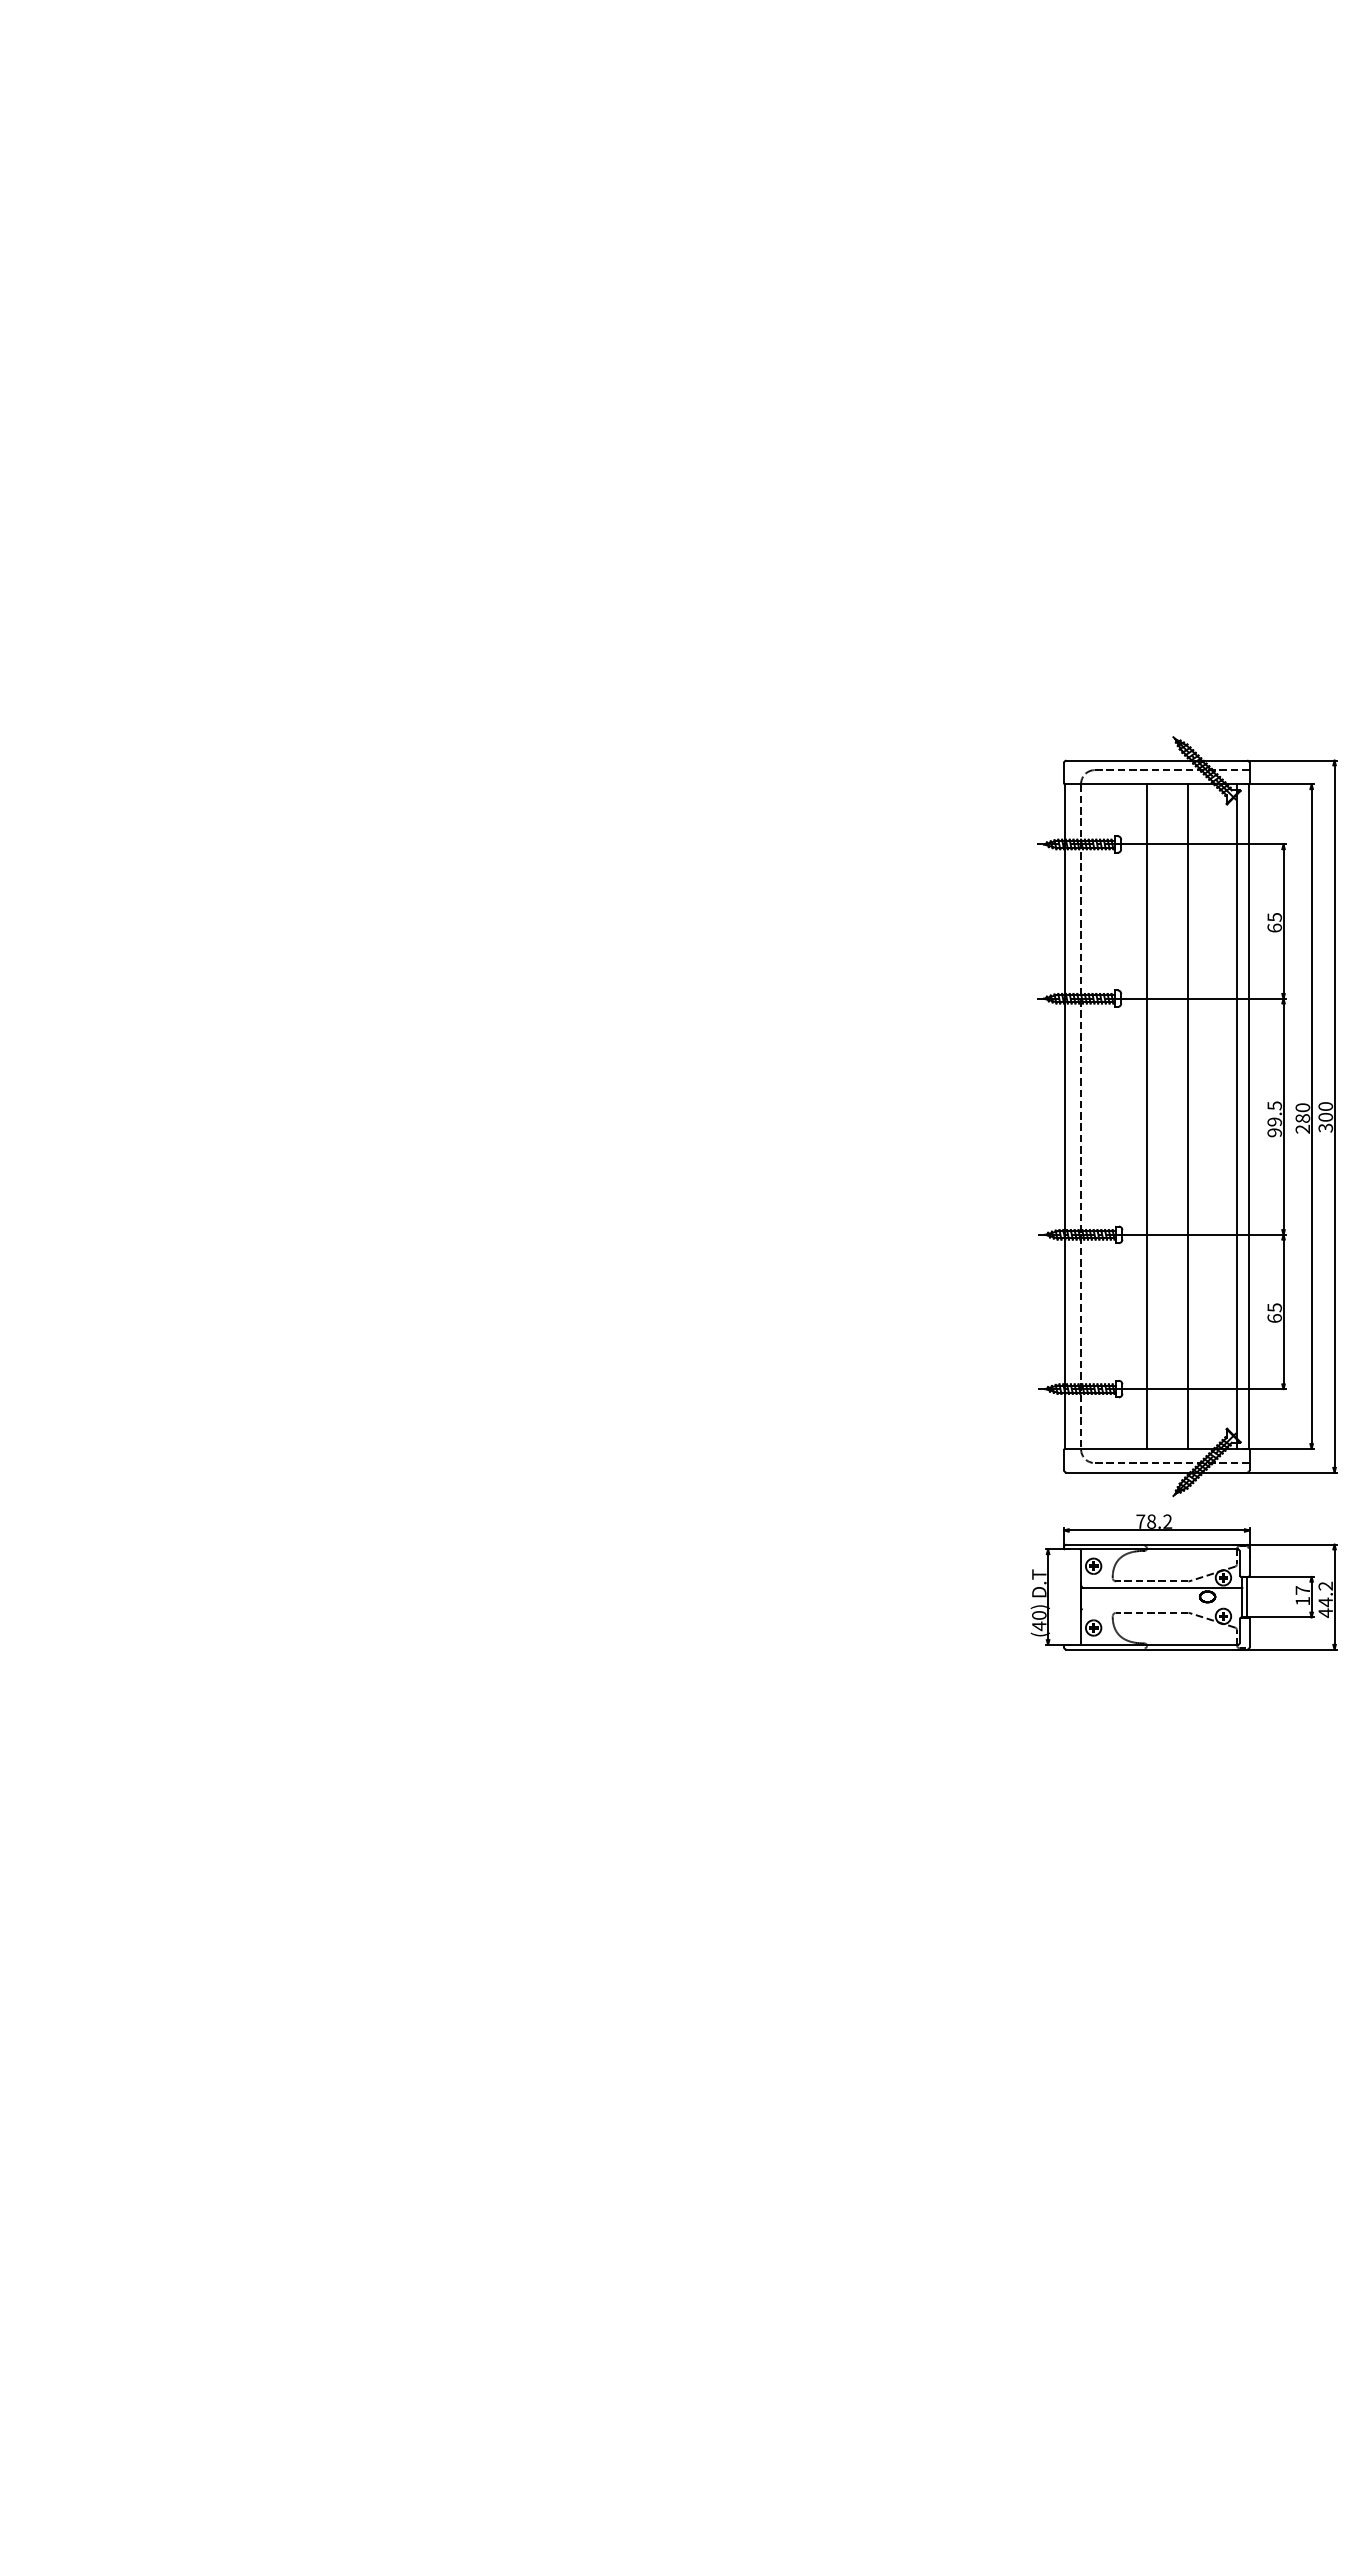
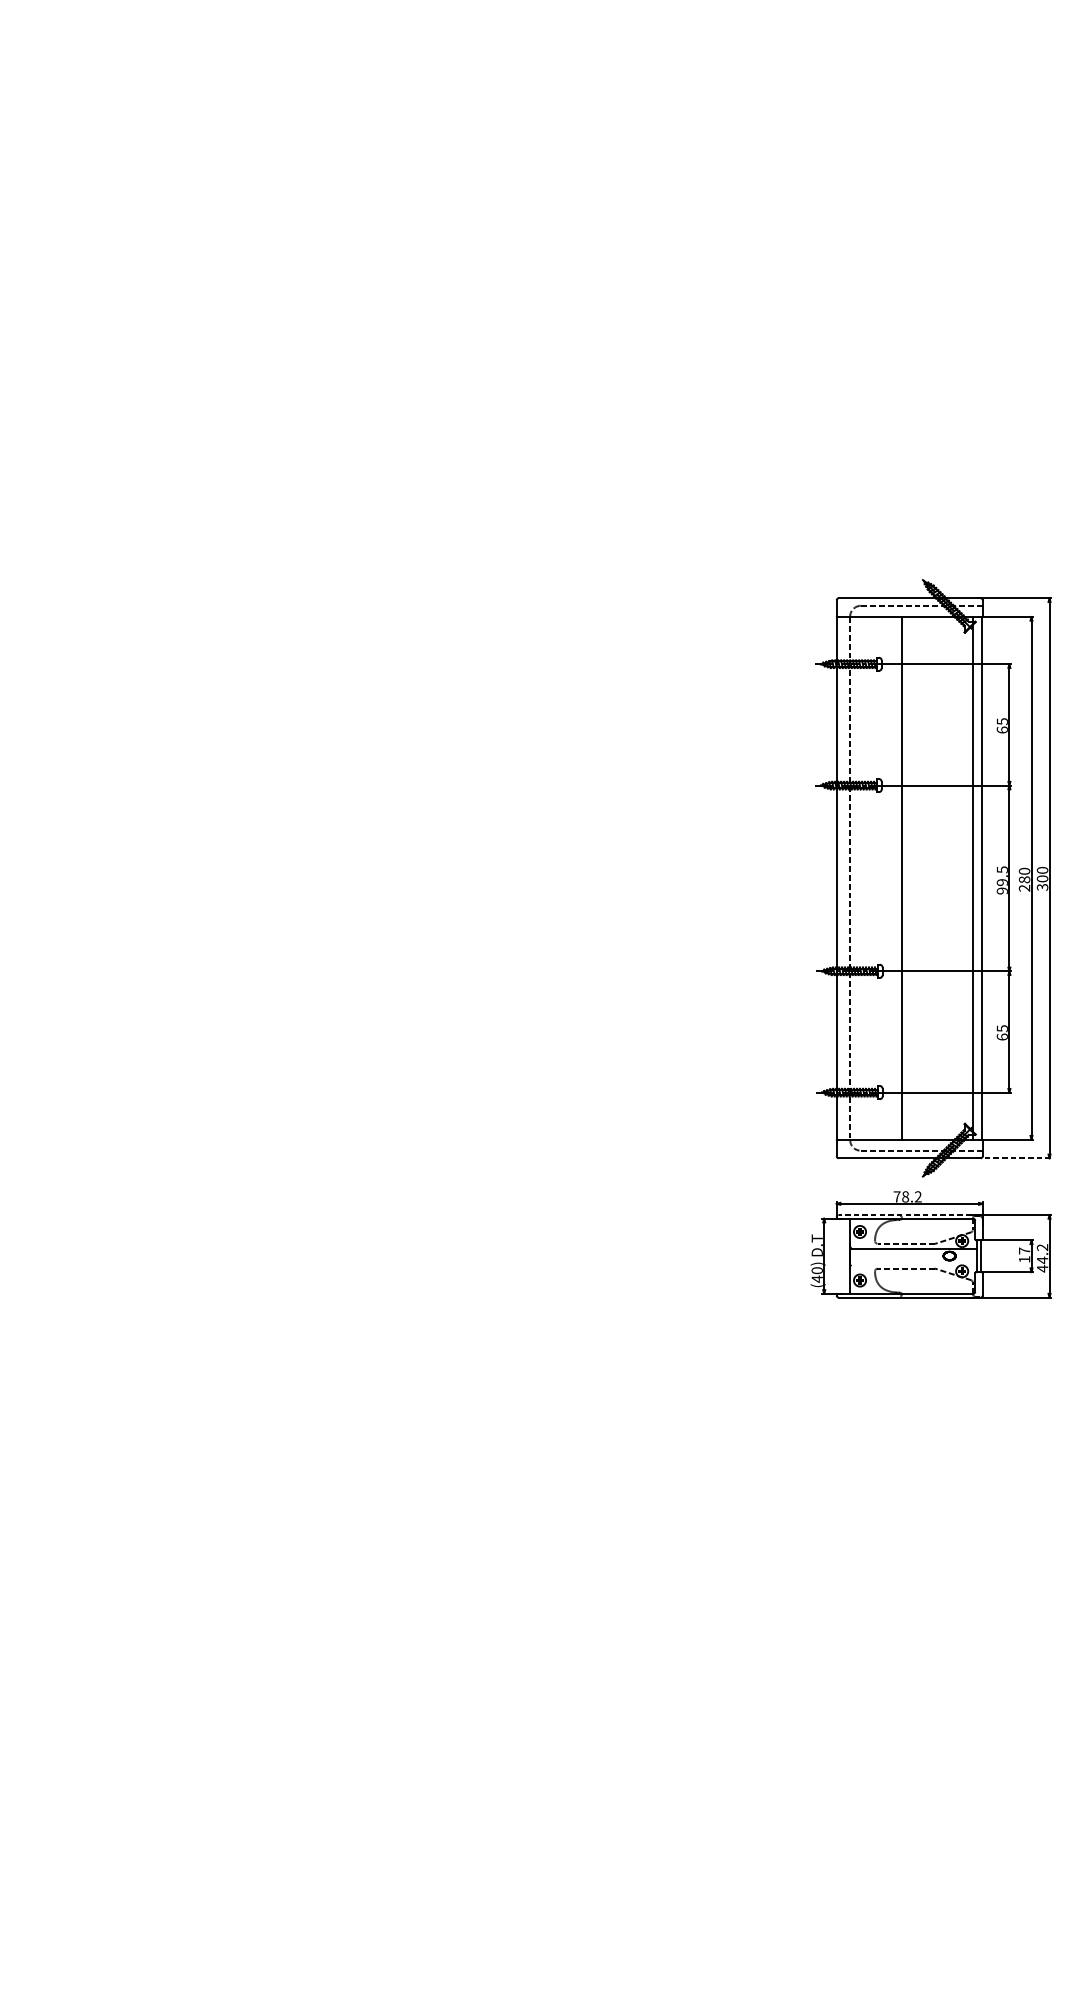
line: (1188, 1116) -> (934, 878), removed
line: (1289, 1472) -> (1014, 1158), solid -> dashed
line: (1155, 1544) -> (908, 1214), solid -> dashed

